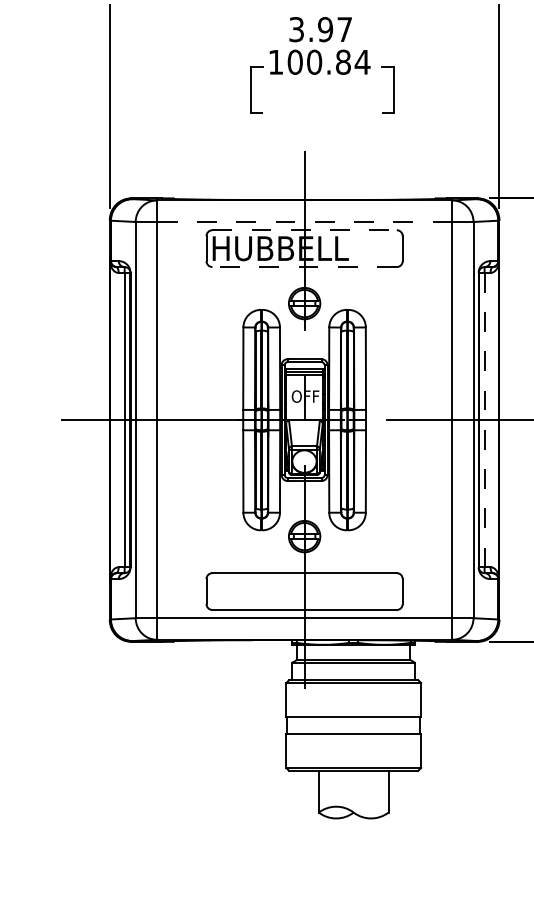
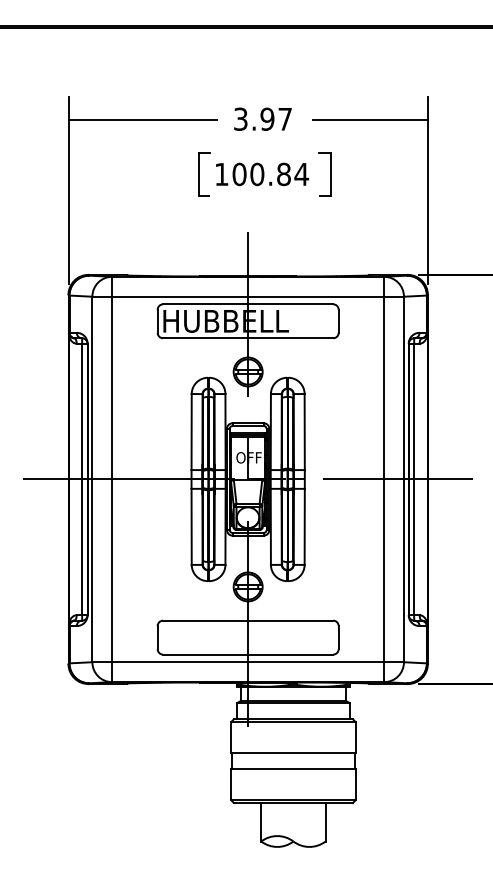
line: (190, 29) -> (142, 119), added
line: (437, 29) -> (370, 119), added
text: (320, 62) -> (262, 174), moved
line: (303, 221) -> (247, 296), dashed -> solid
line: (304, 230) -> (248, 304), dashed -> solid
line: (303, 267) -> (247, 338), dashed -> solid
line: (484, 420) -> (414, 479), dashed -> solid

